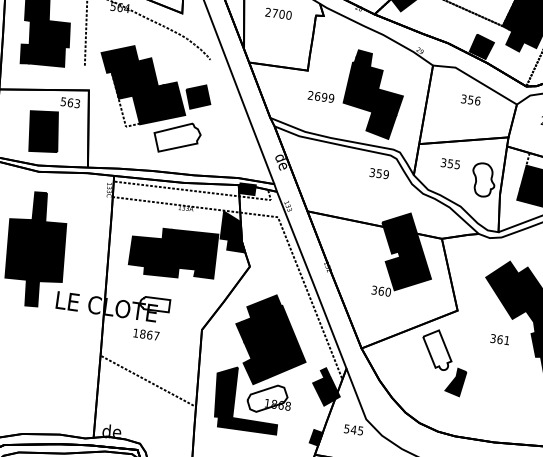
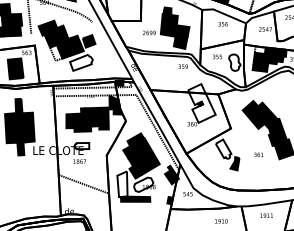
fill: (405, 252) -> (201, 103), removed
text: (499, 338) -> (258, 154), moved
fill: (225, 392) -> (122, 184), removed

